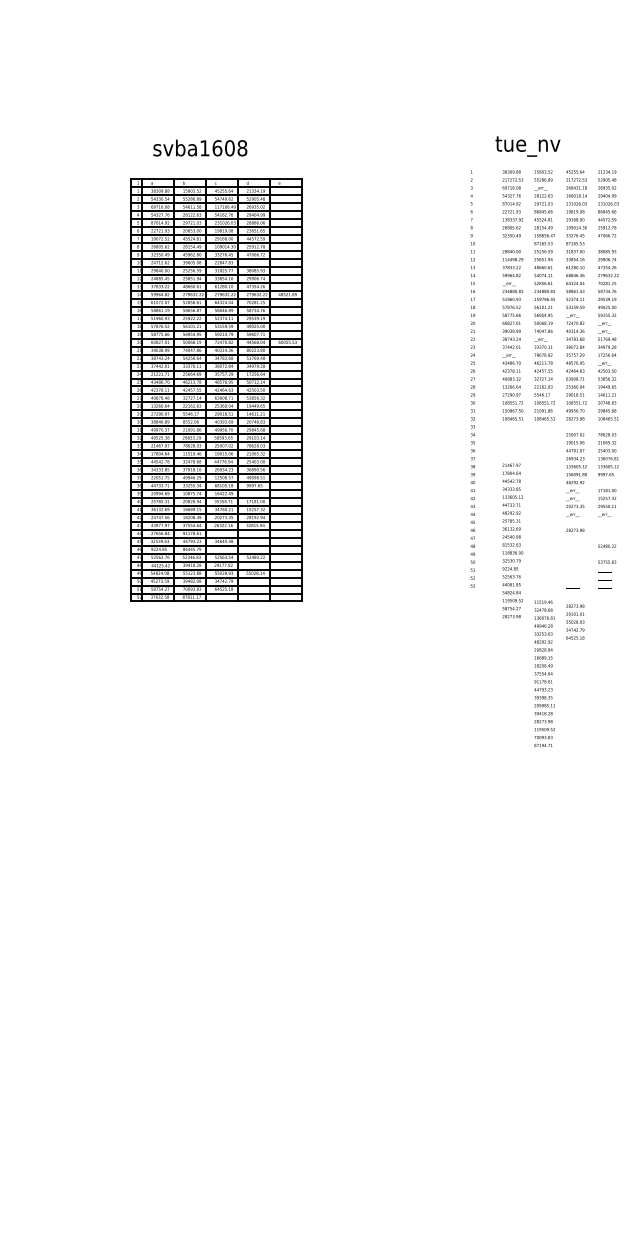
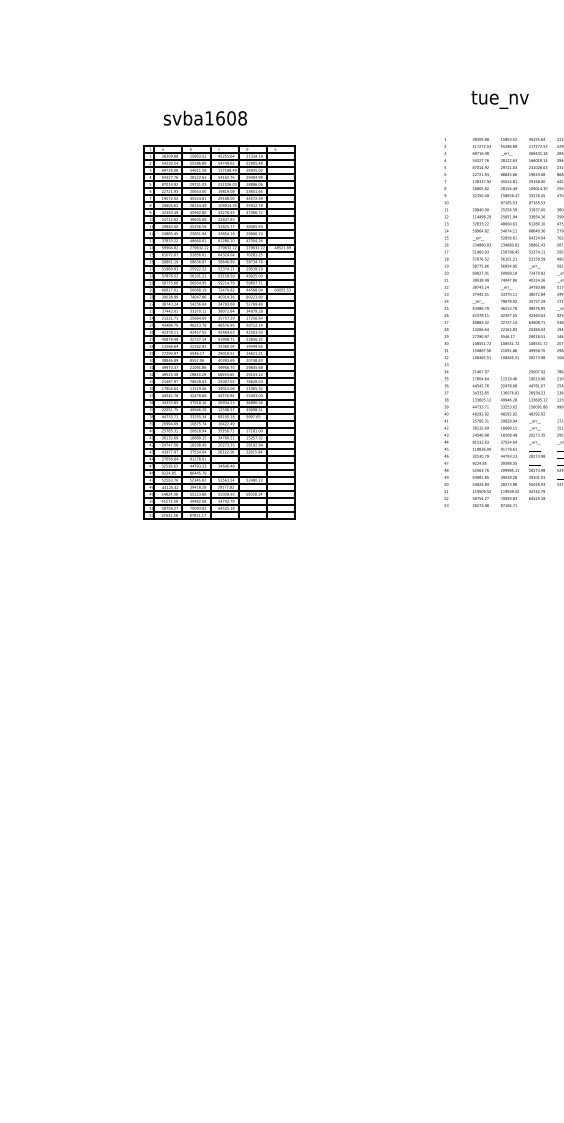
text: (527, 146) -> (499, 99), moved
text: (512, 540) -> (481, 438), moved
text: (574, 619) -> (536, 482), moved
text: (544, 673) -> (509, 441), moved

